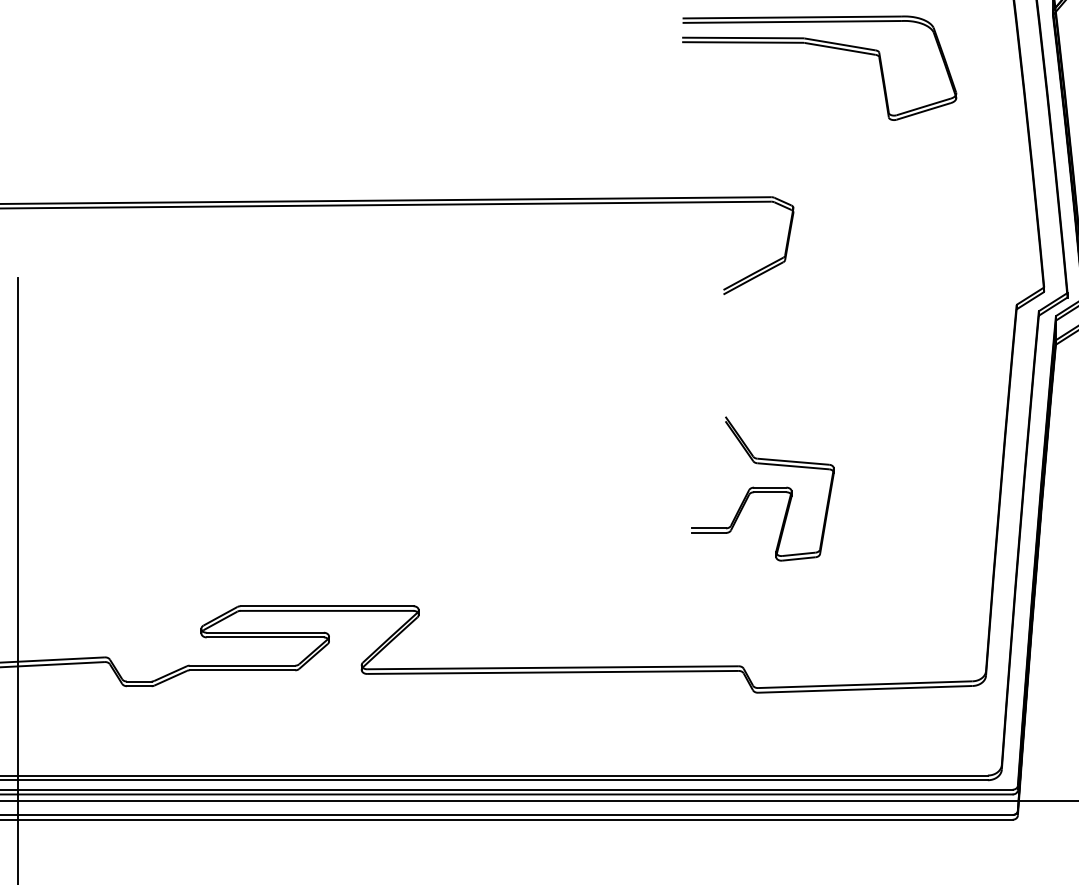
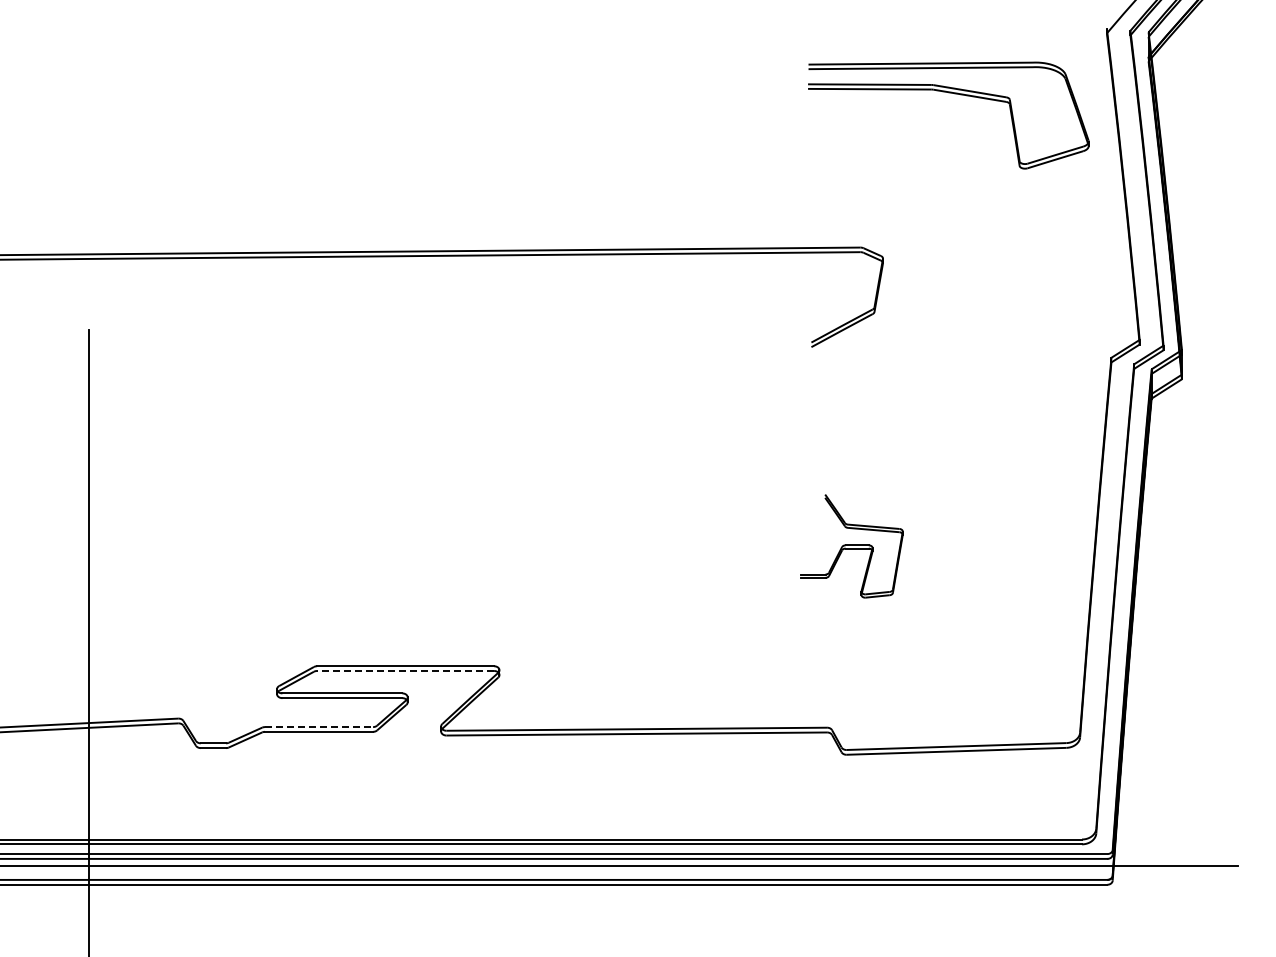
part: (825, 47) -> (954, 94), moved
part: (763, 489) -> (852, 546), size x0.7
line: (326, 610) -> (405, 670), solid -> dashed
line: (242, 666) -> (319, 727), solid -> dashed

